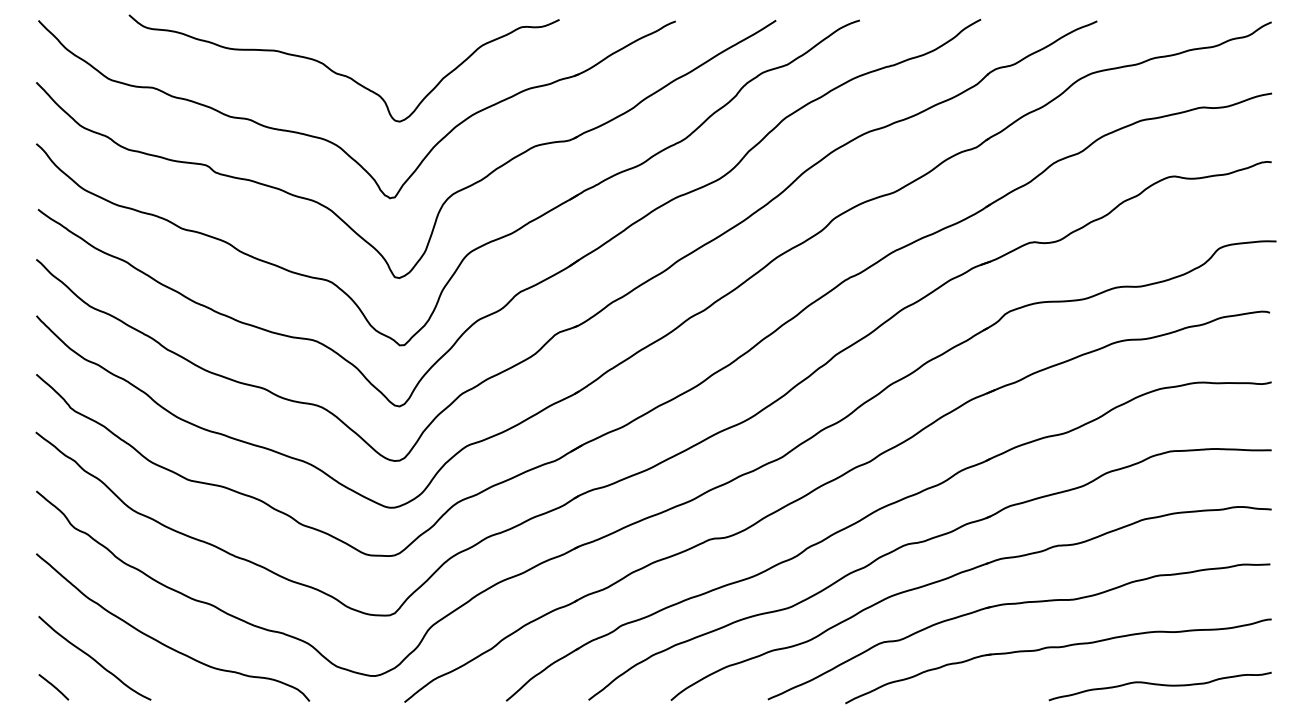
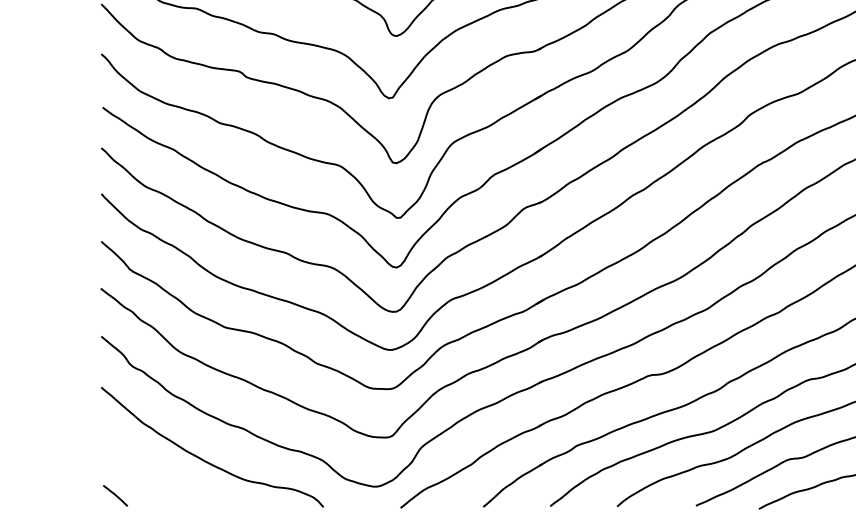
curve: (94, 658) -> (148, 472), removed

